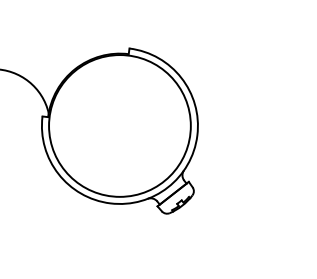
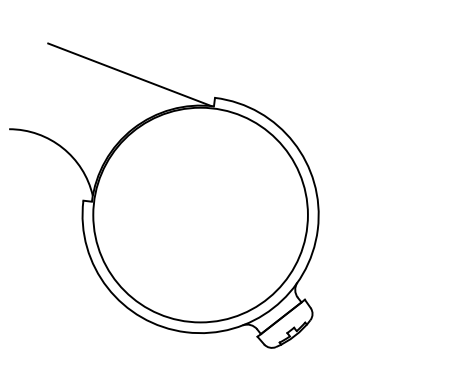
line: (73, 32) -> (130, 73), added

